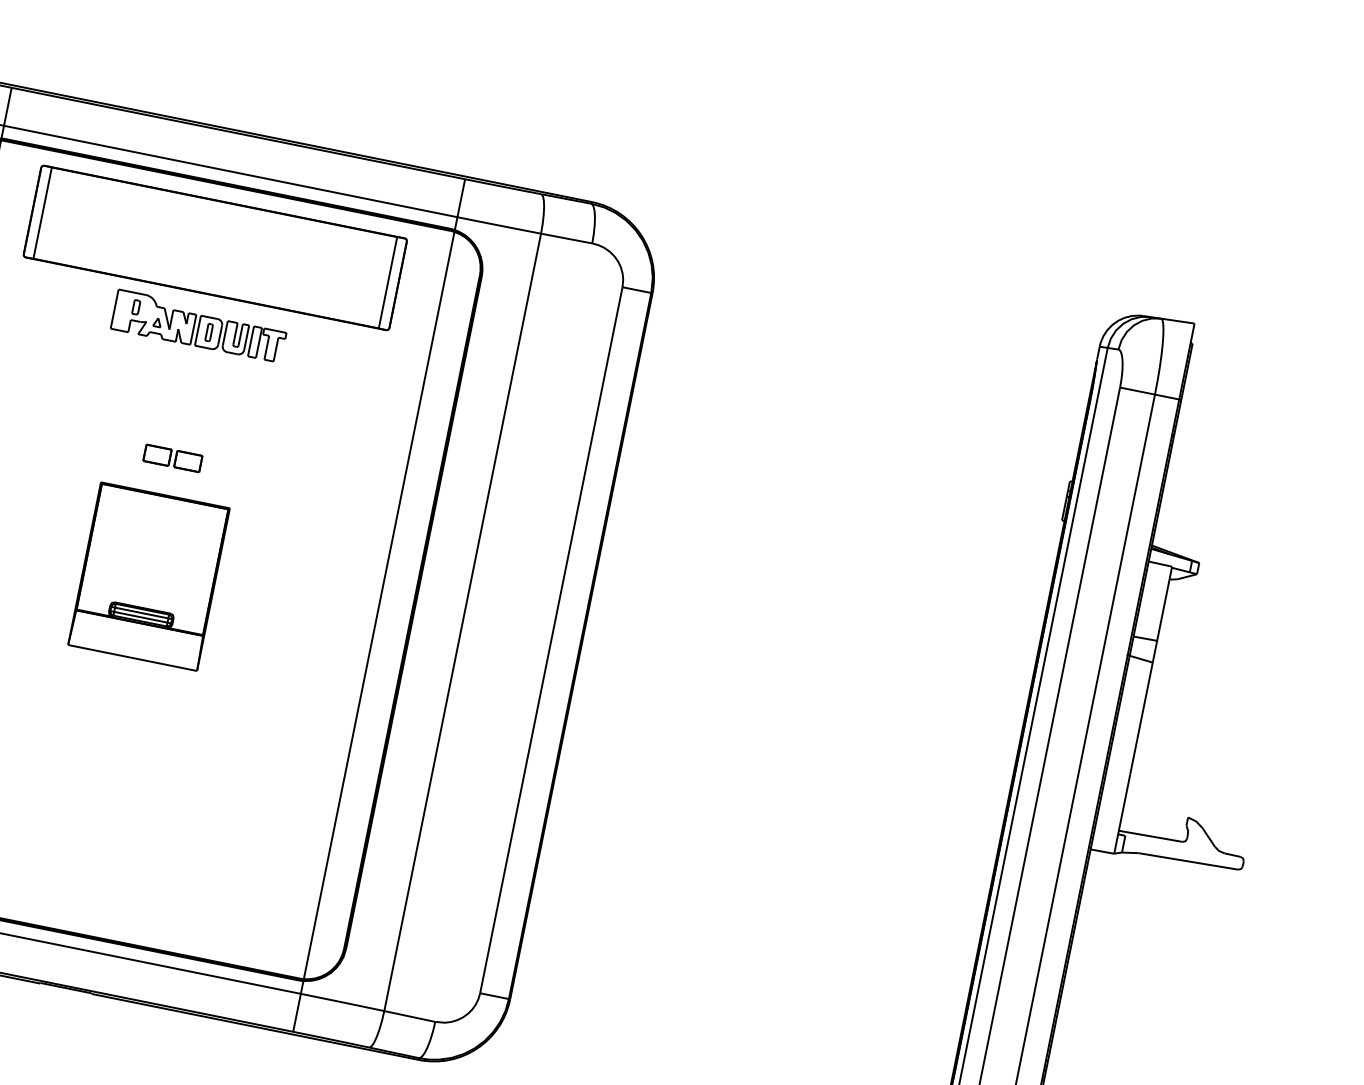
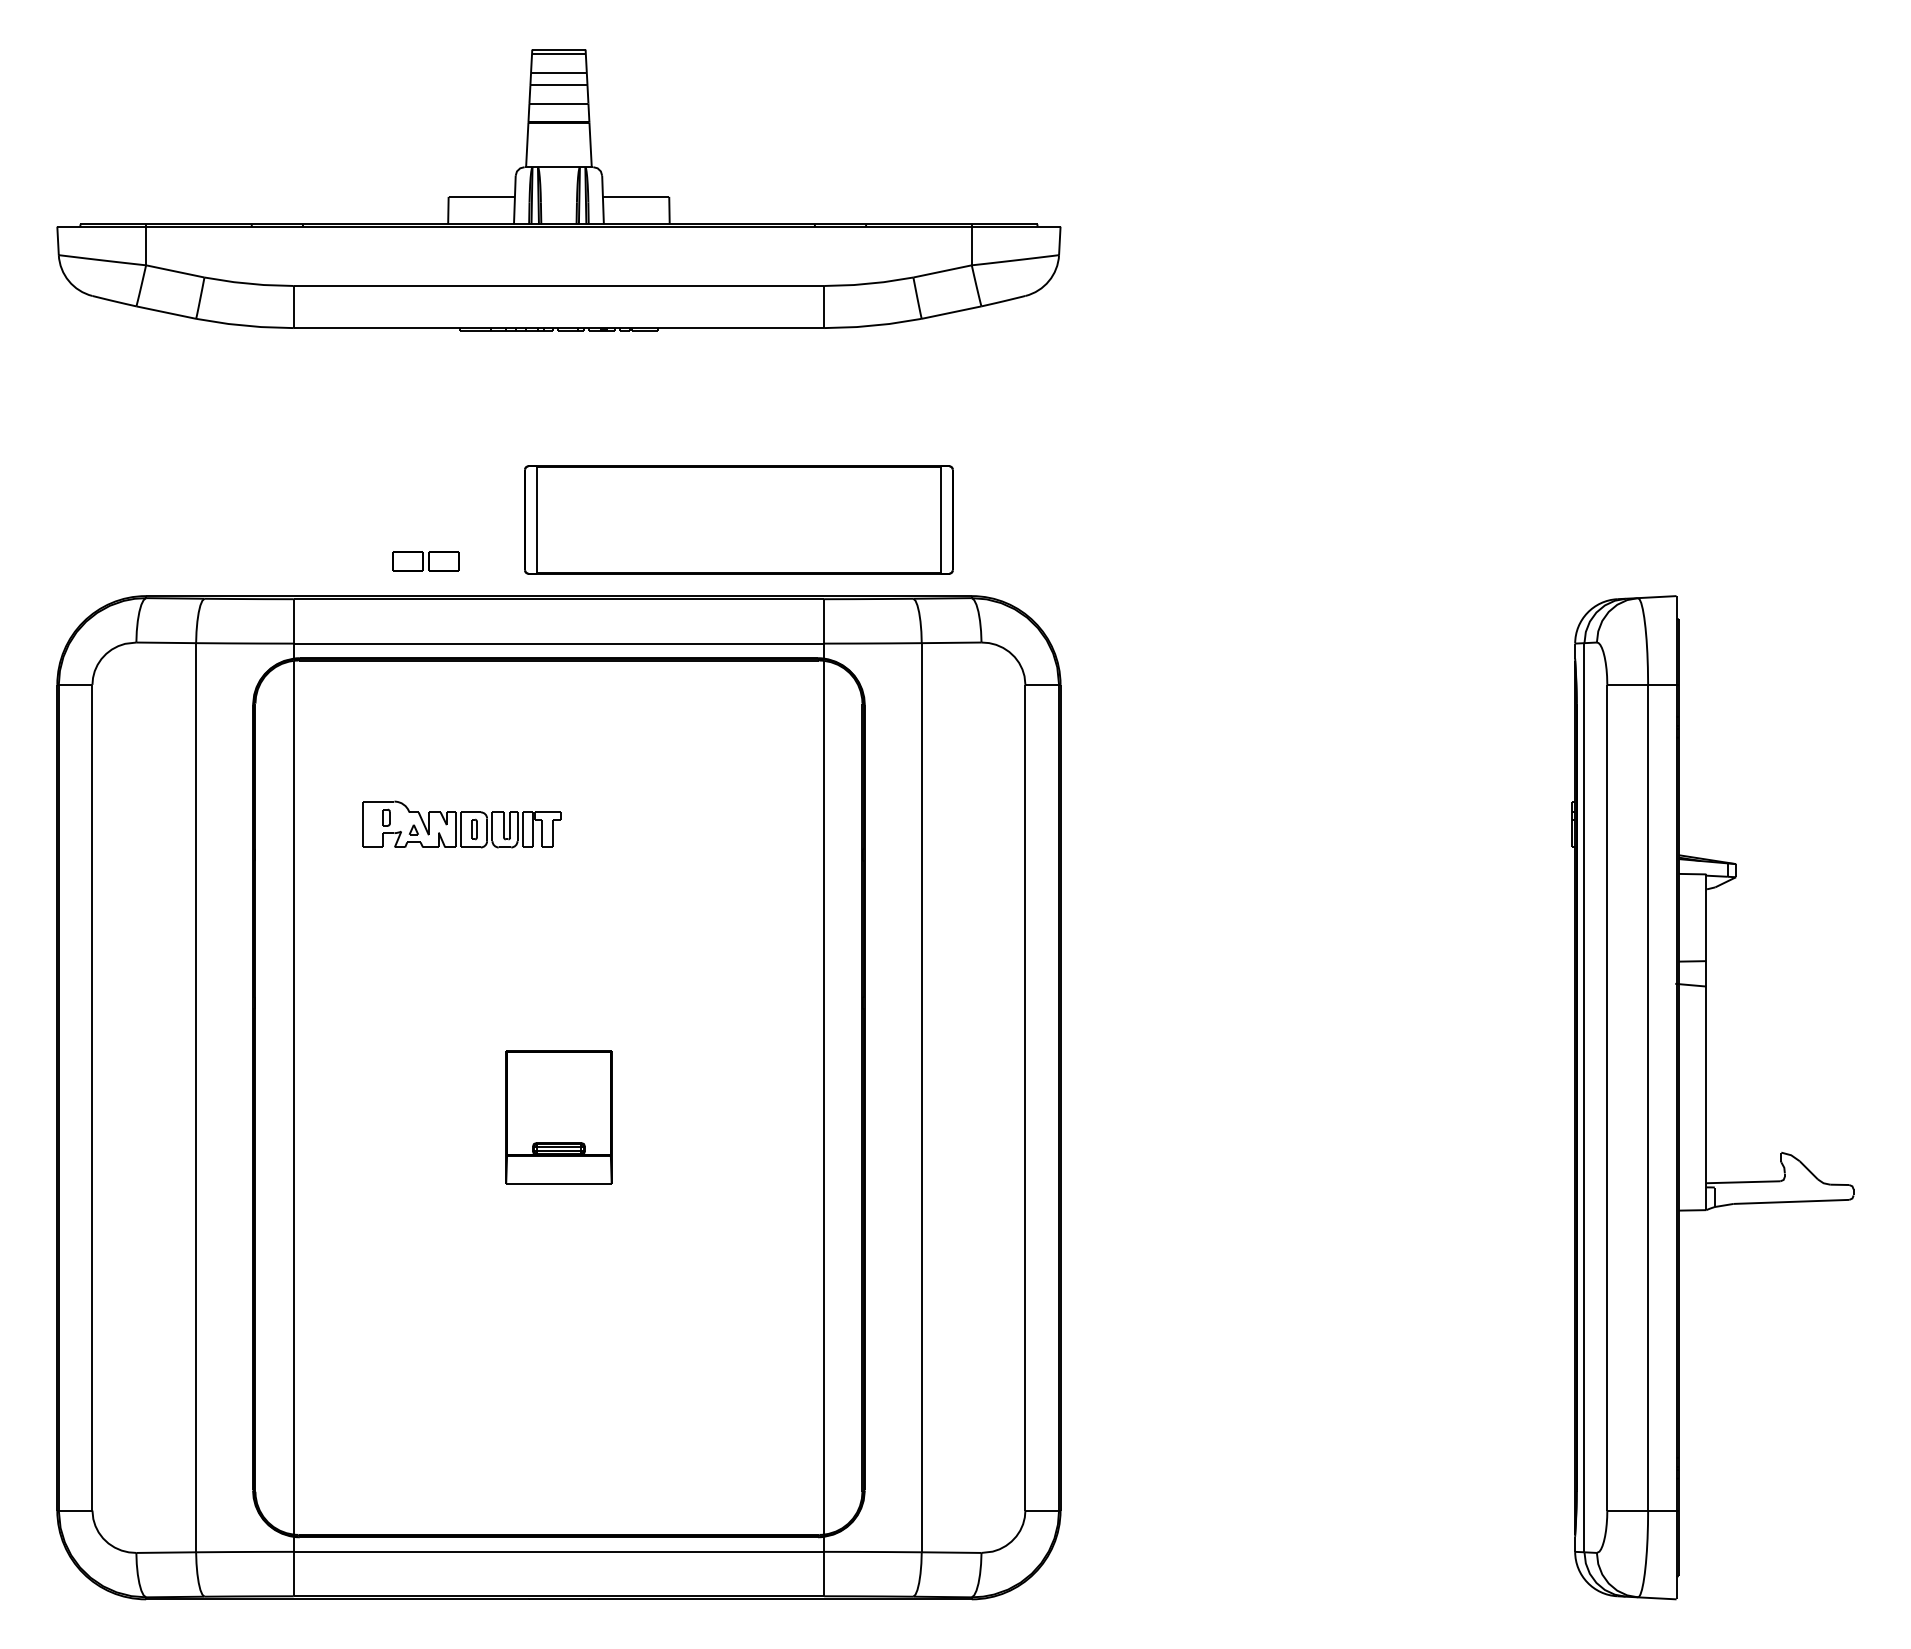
part: (215, 247) -> (738, 519), moved
part: (199, 326) -> (461, 824), moved
part: (172, 458) -> (425, 561), moved
part: (148, 576) -> (558, 1117), size x0.7

